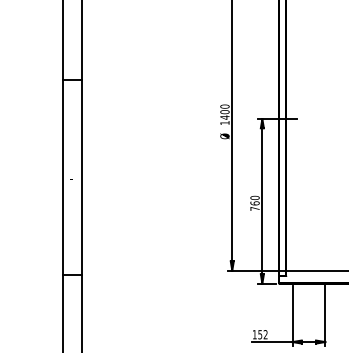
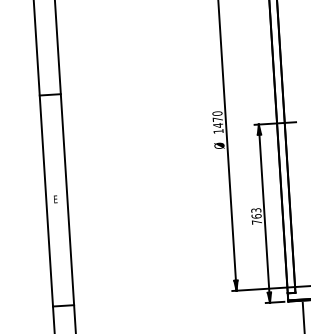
text: (224, 112) -> (217, 120), 1400 -> 1470
text: (254, 197) -> (255, 210), 760 -> 763

